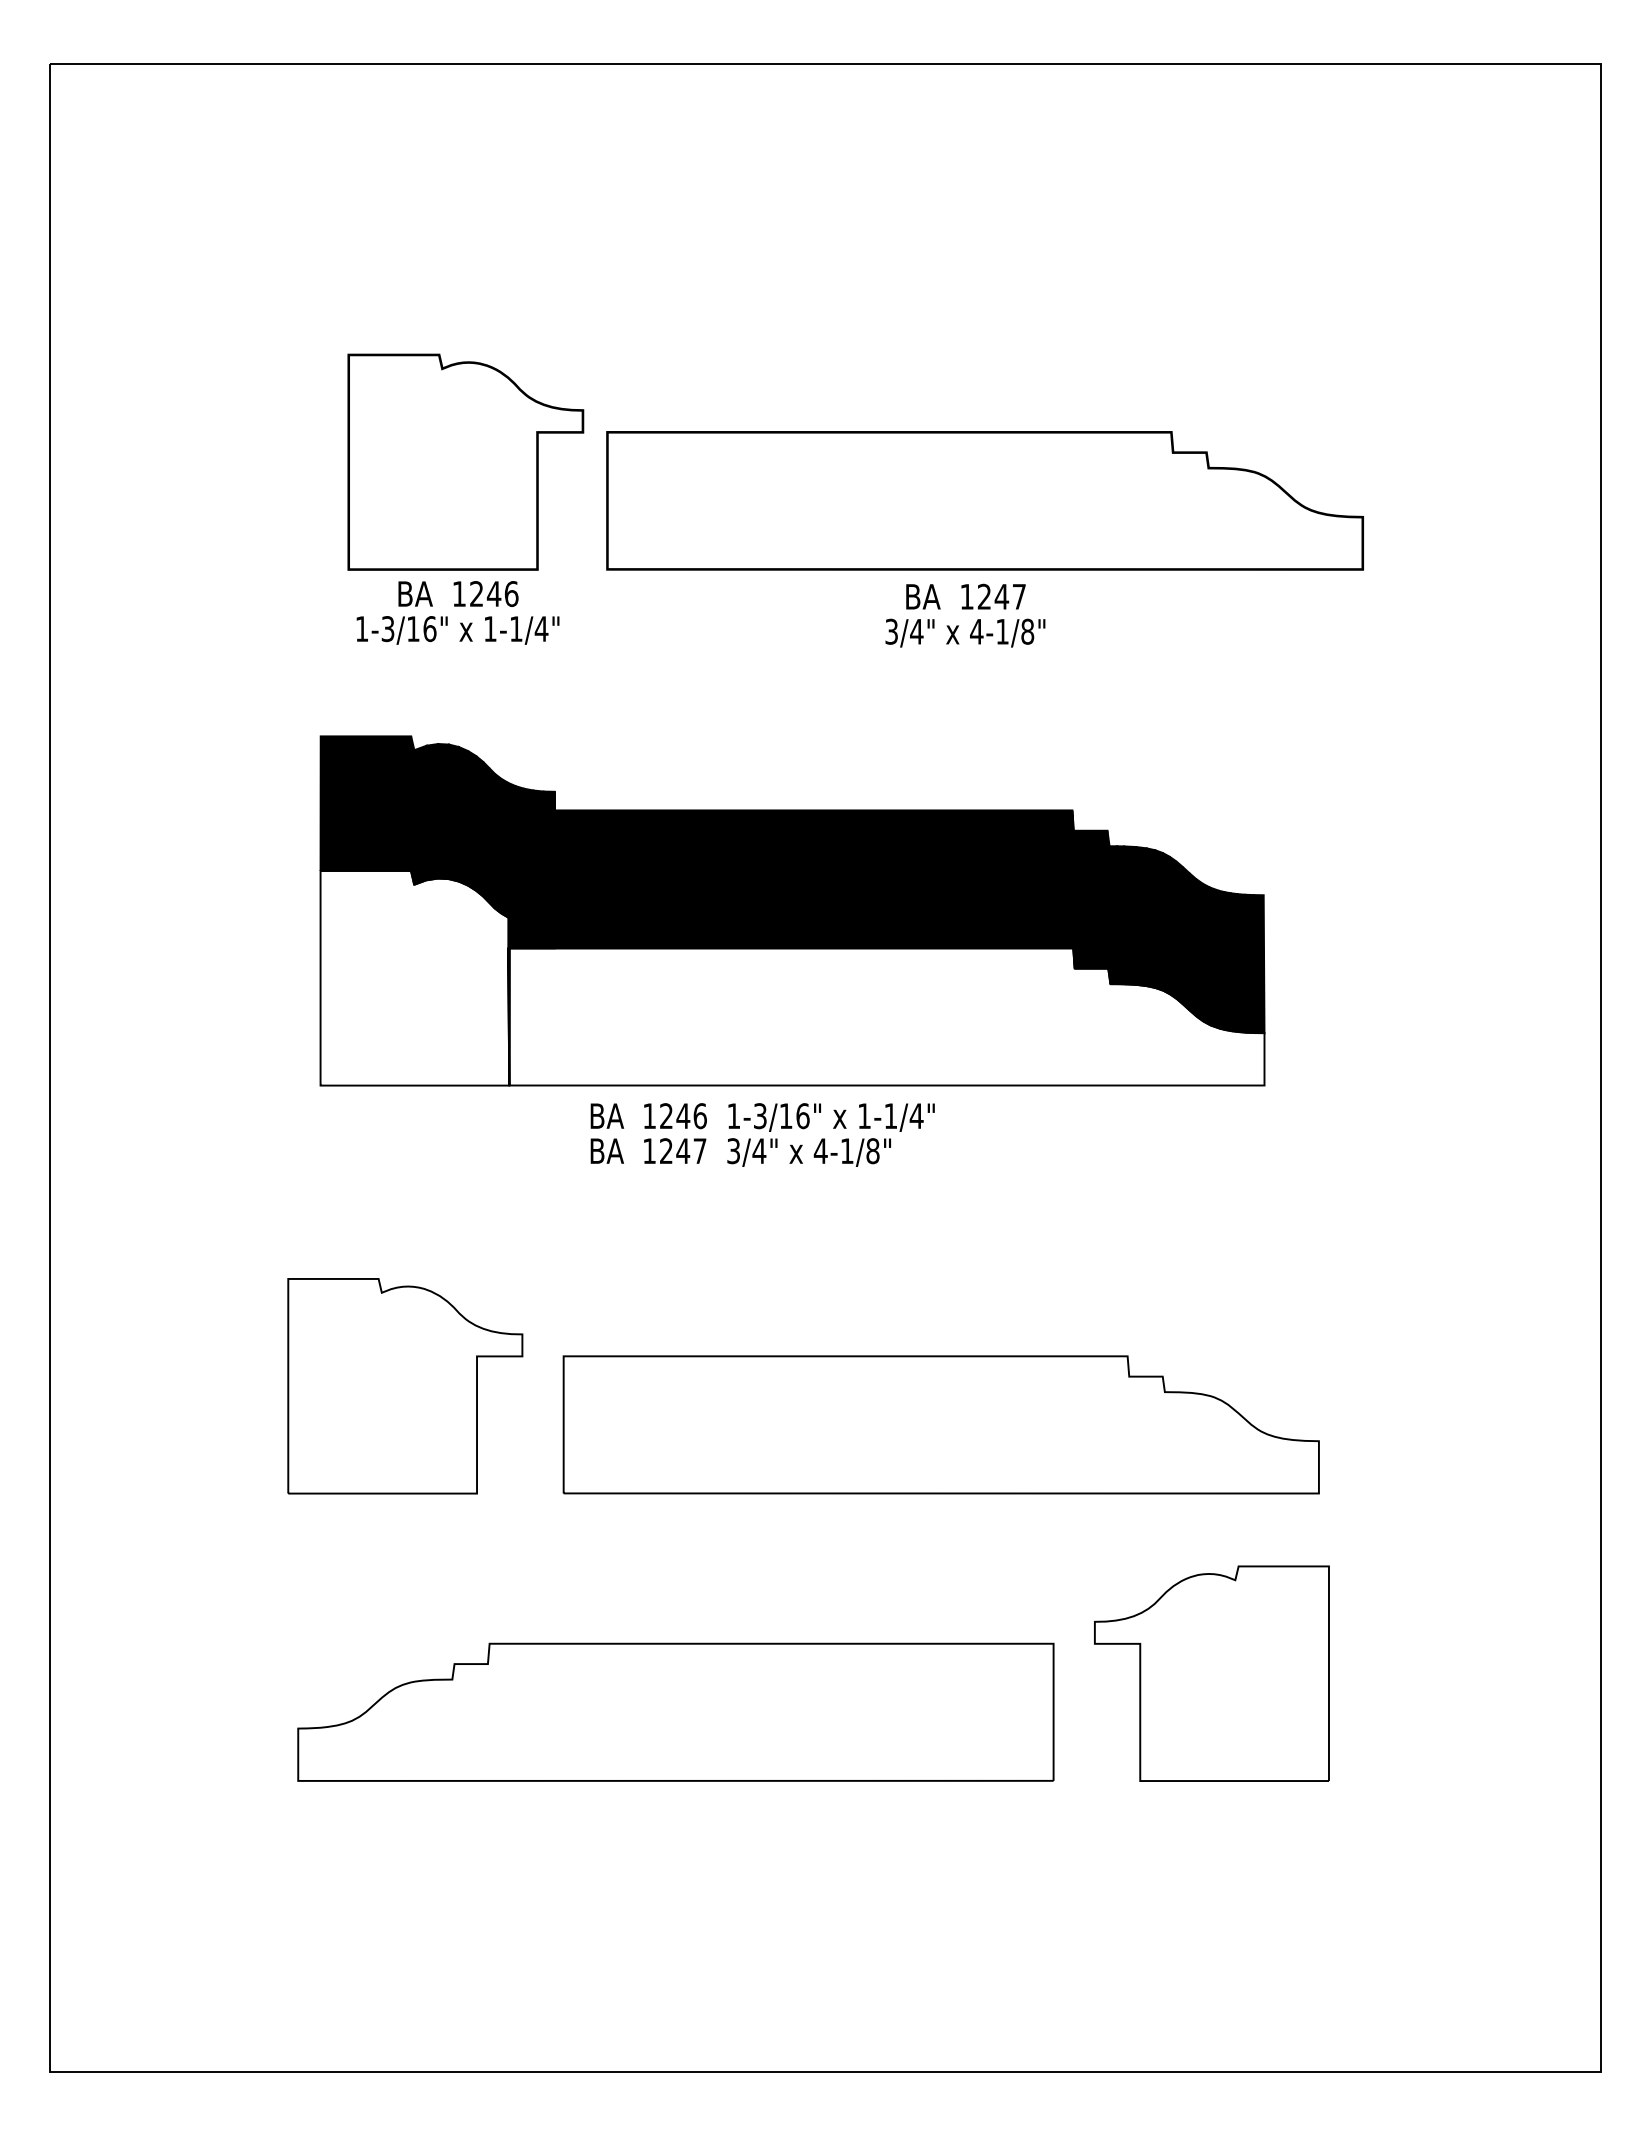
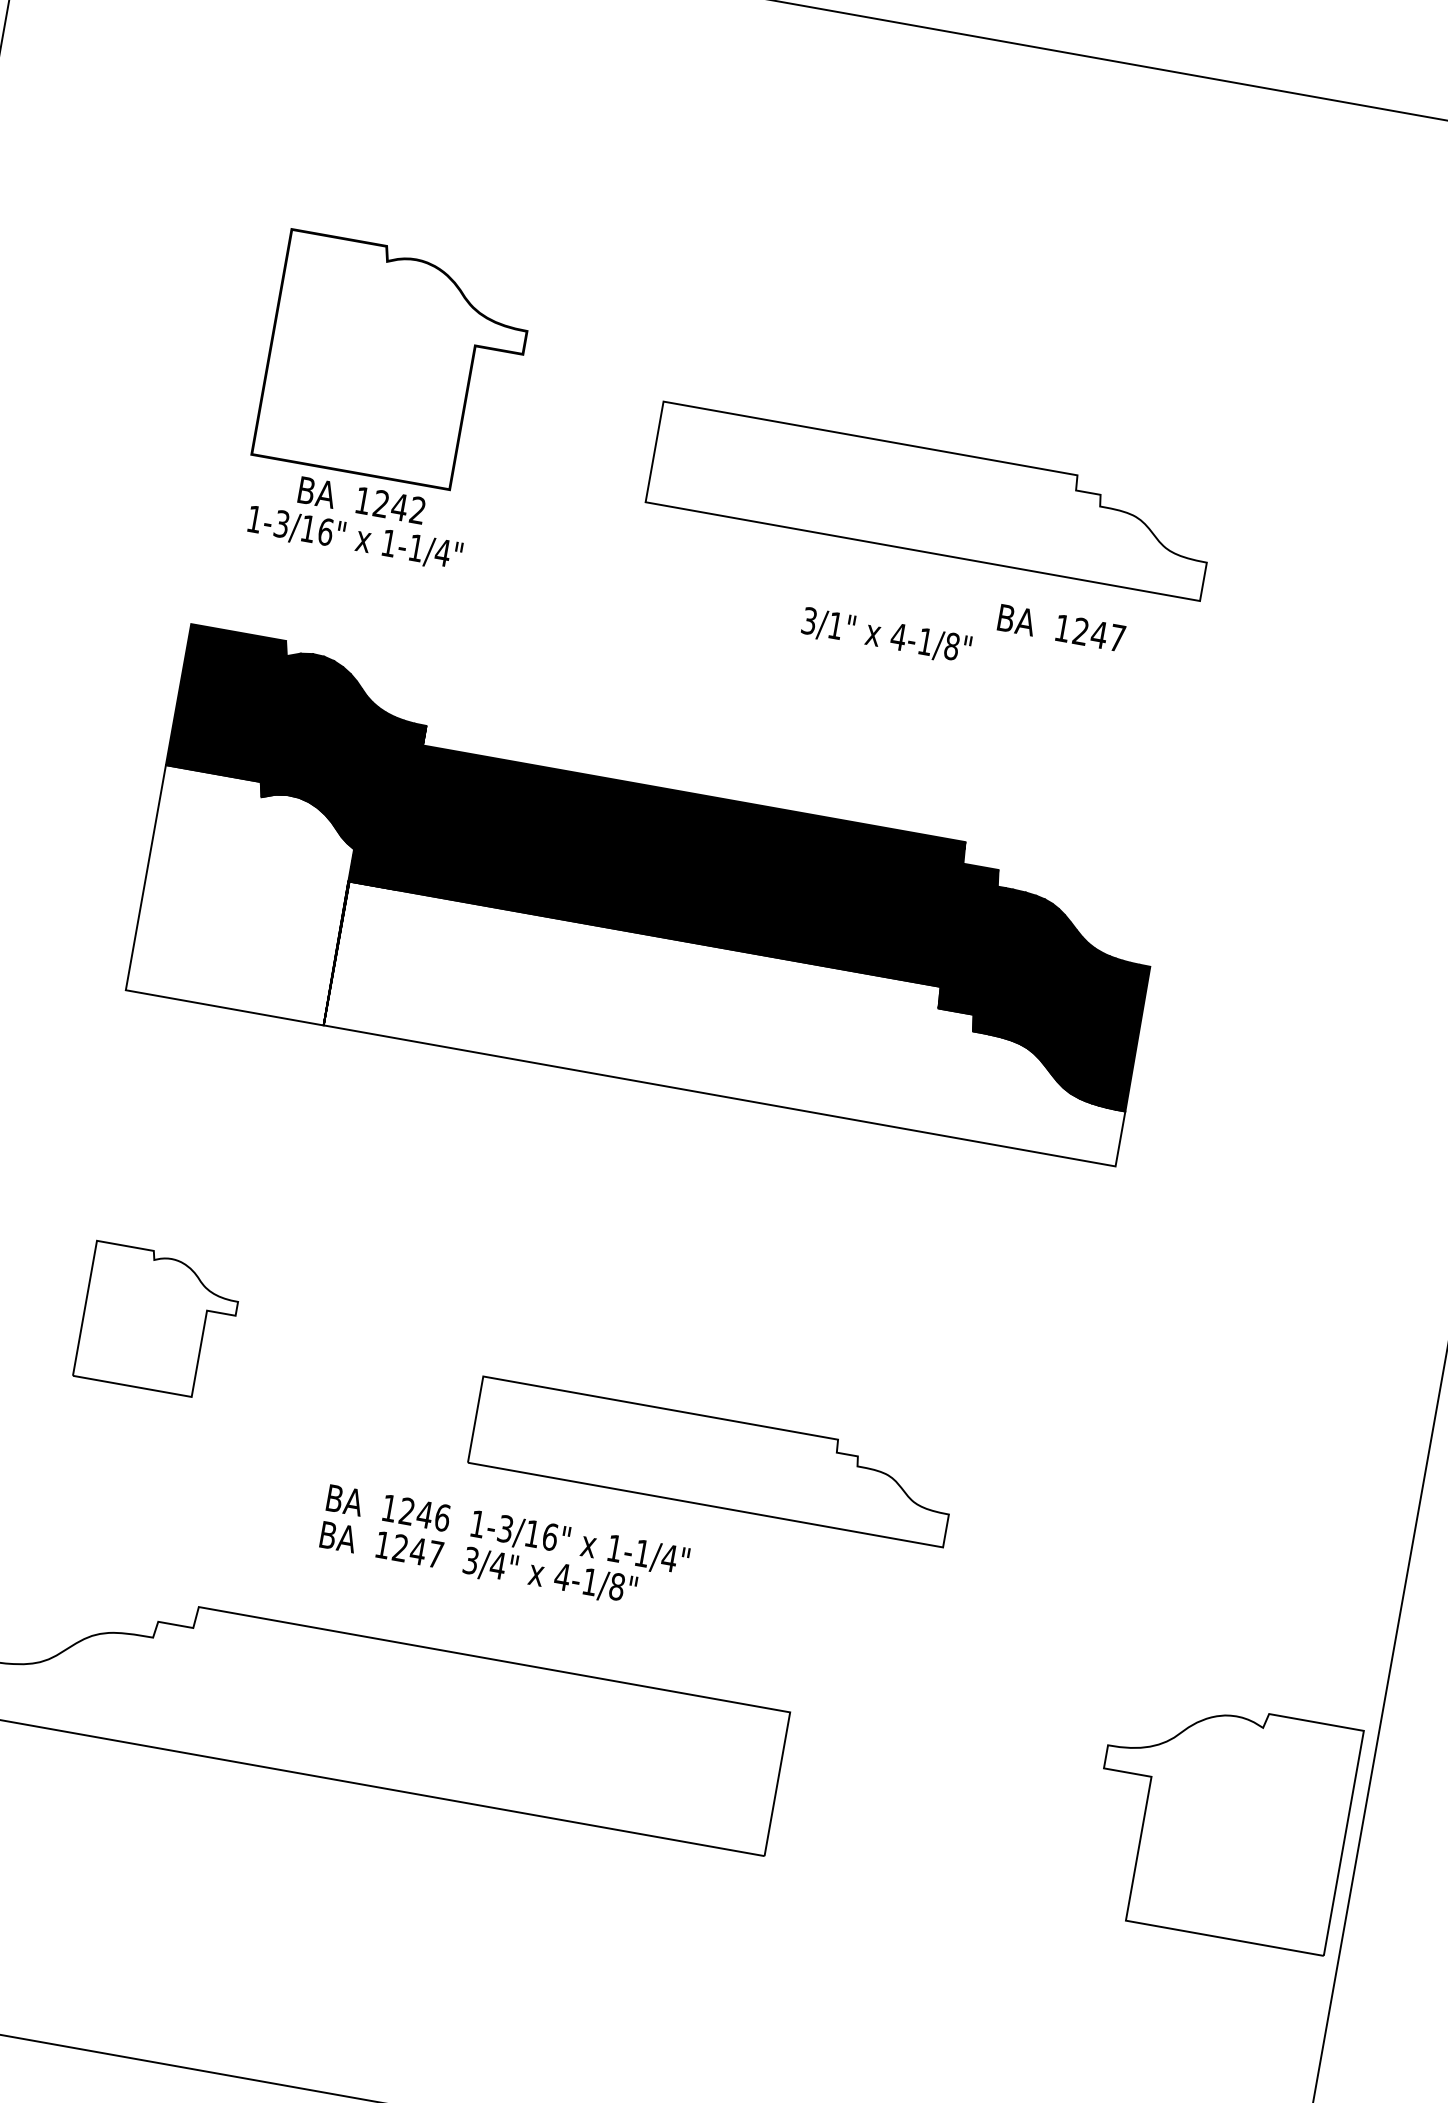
part: (984, 500) -> (931, 500), size x0.7
text: (511, 594) -> (417, 510), 1246 -> 1242
text: (965, 596) -> (1061, 627), moved
text: (916, 631) -> (835, 625), 3/4" -> 3/1"
text: (762, 1134) -> (504, 1548), moved
part: (405, 1386) -> (158, 1321), size x0.6
part: (940, 1424) -> (712, 1461), size x0.6
part: (1211, 1673) -> (1220, 1821), moved

